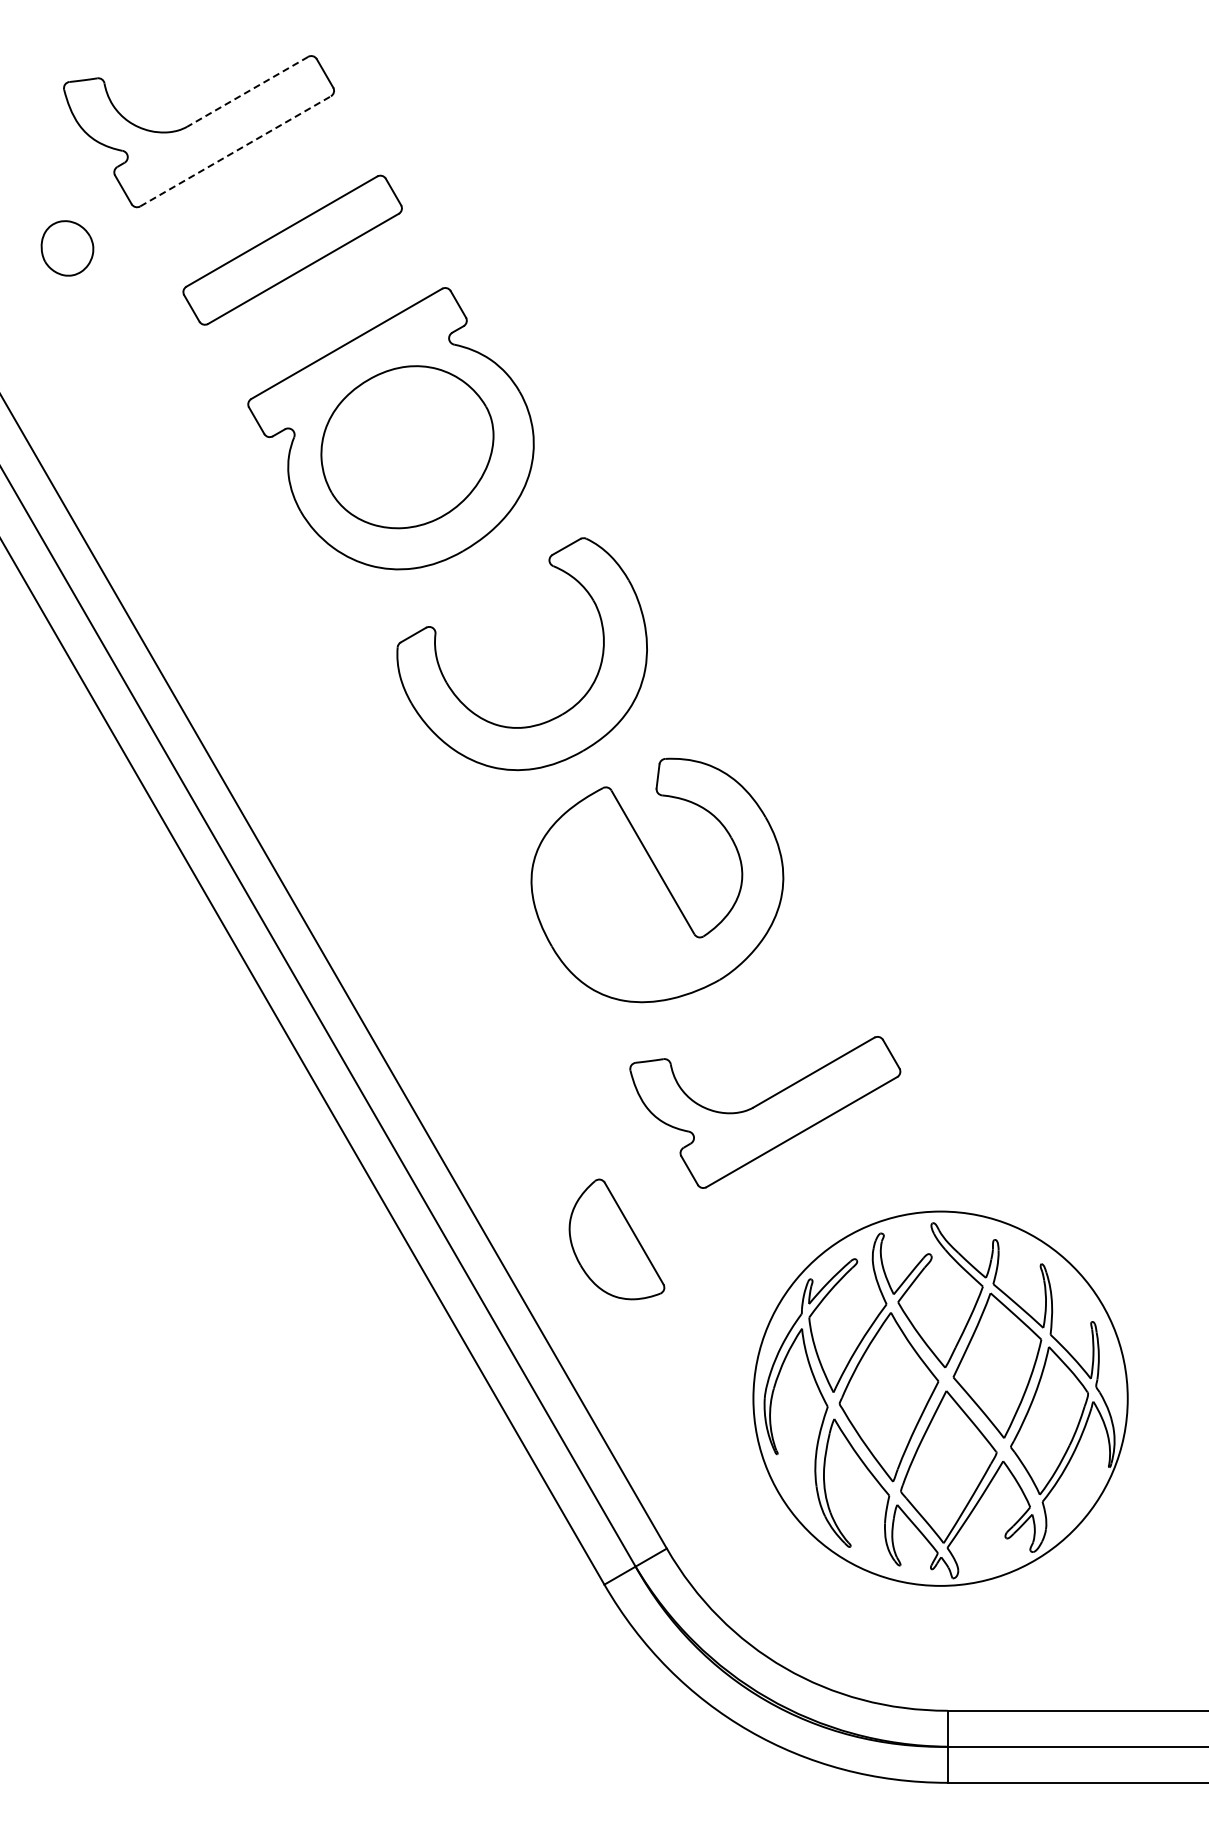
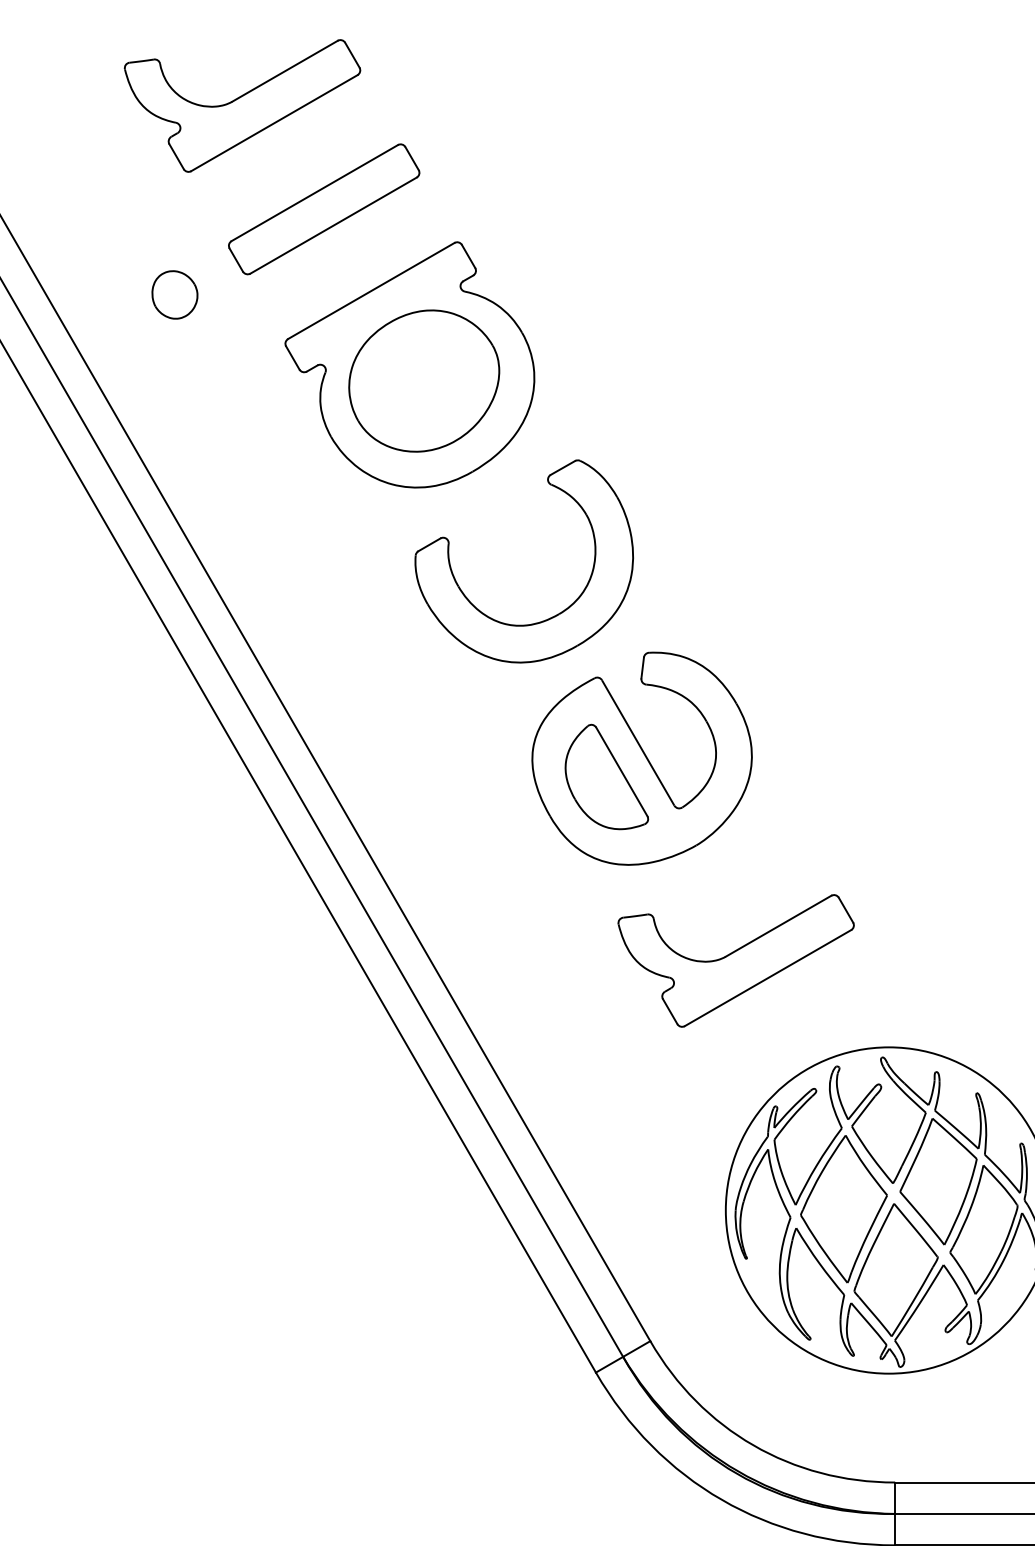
line: (247, 91) -> (284, 70), dashed -> solid
line: (236, 151) -> (275, 123), dashed -> solid
part: (67, 248) -> (174, 295), moved
part: (616, 1239) -> (606, 777), moved

